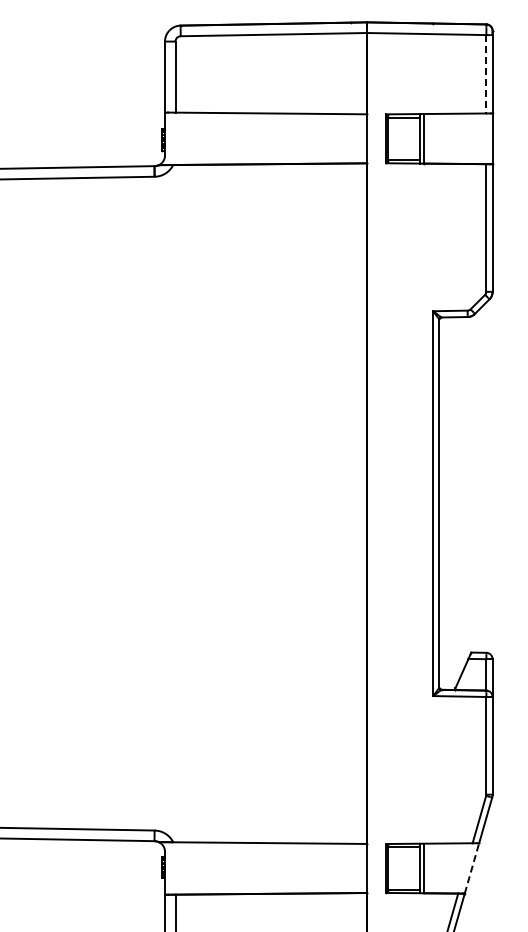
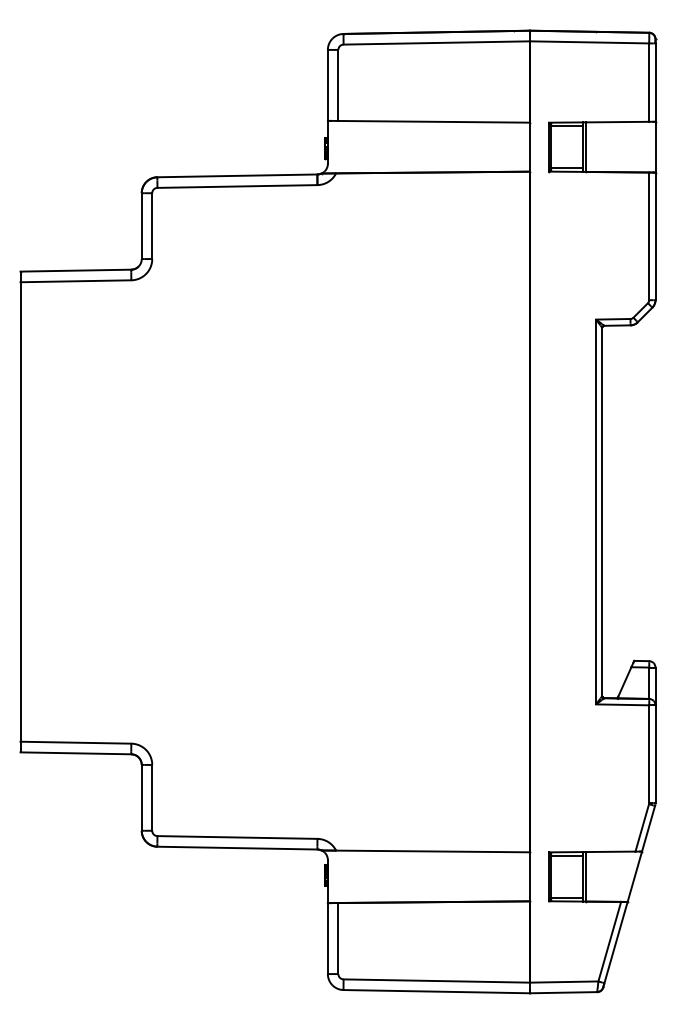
line: (486, 75) -> (649, 83), dashed -> solid
line: (471, 868) -> (634, 876), dashed -> solid

